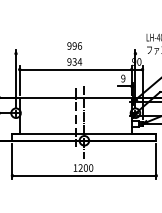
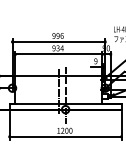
line: (75, 53) -> (58, 41), added

